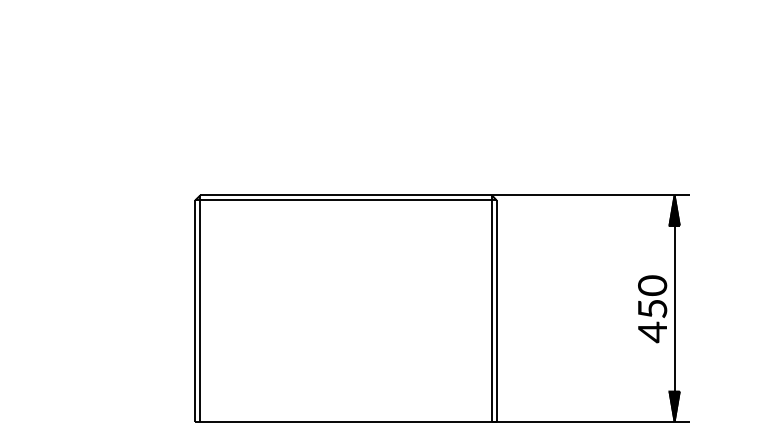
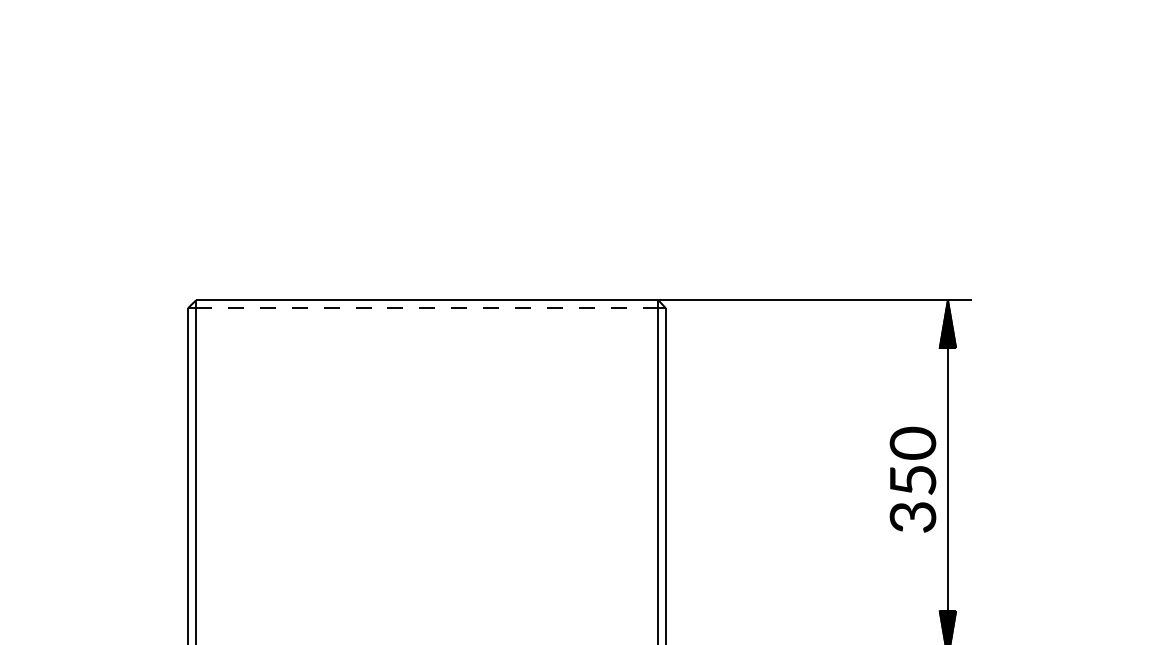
line: (346, 200) -> (427, 308), solid -> dashed
text: (652, 332) -> (912, 517), 450 -> 350

